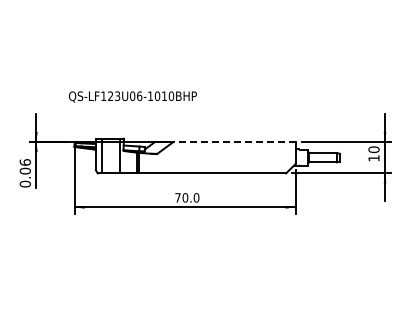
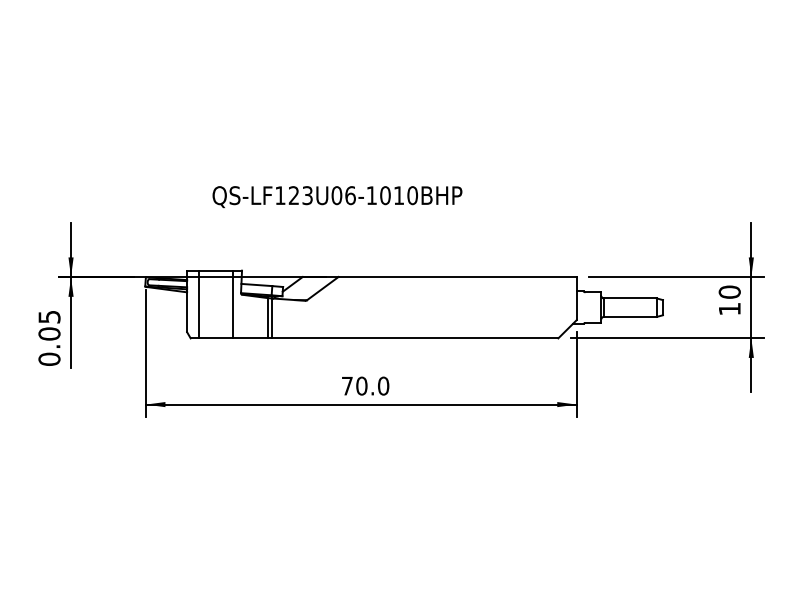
text: (132, 96) -> (336, 196), moved
line: (234, 141) -> (457, 276), dashed -> solid
text: (24, 162) -> (47, 317), 0.06 -> 0.05

